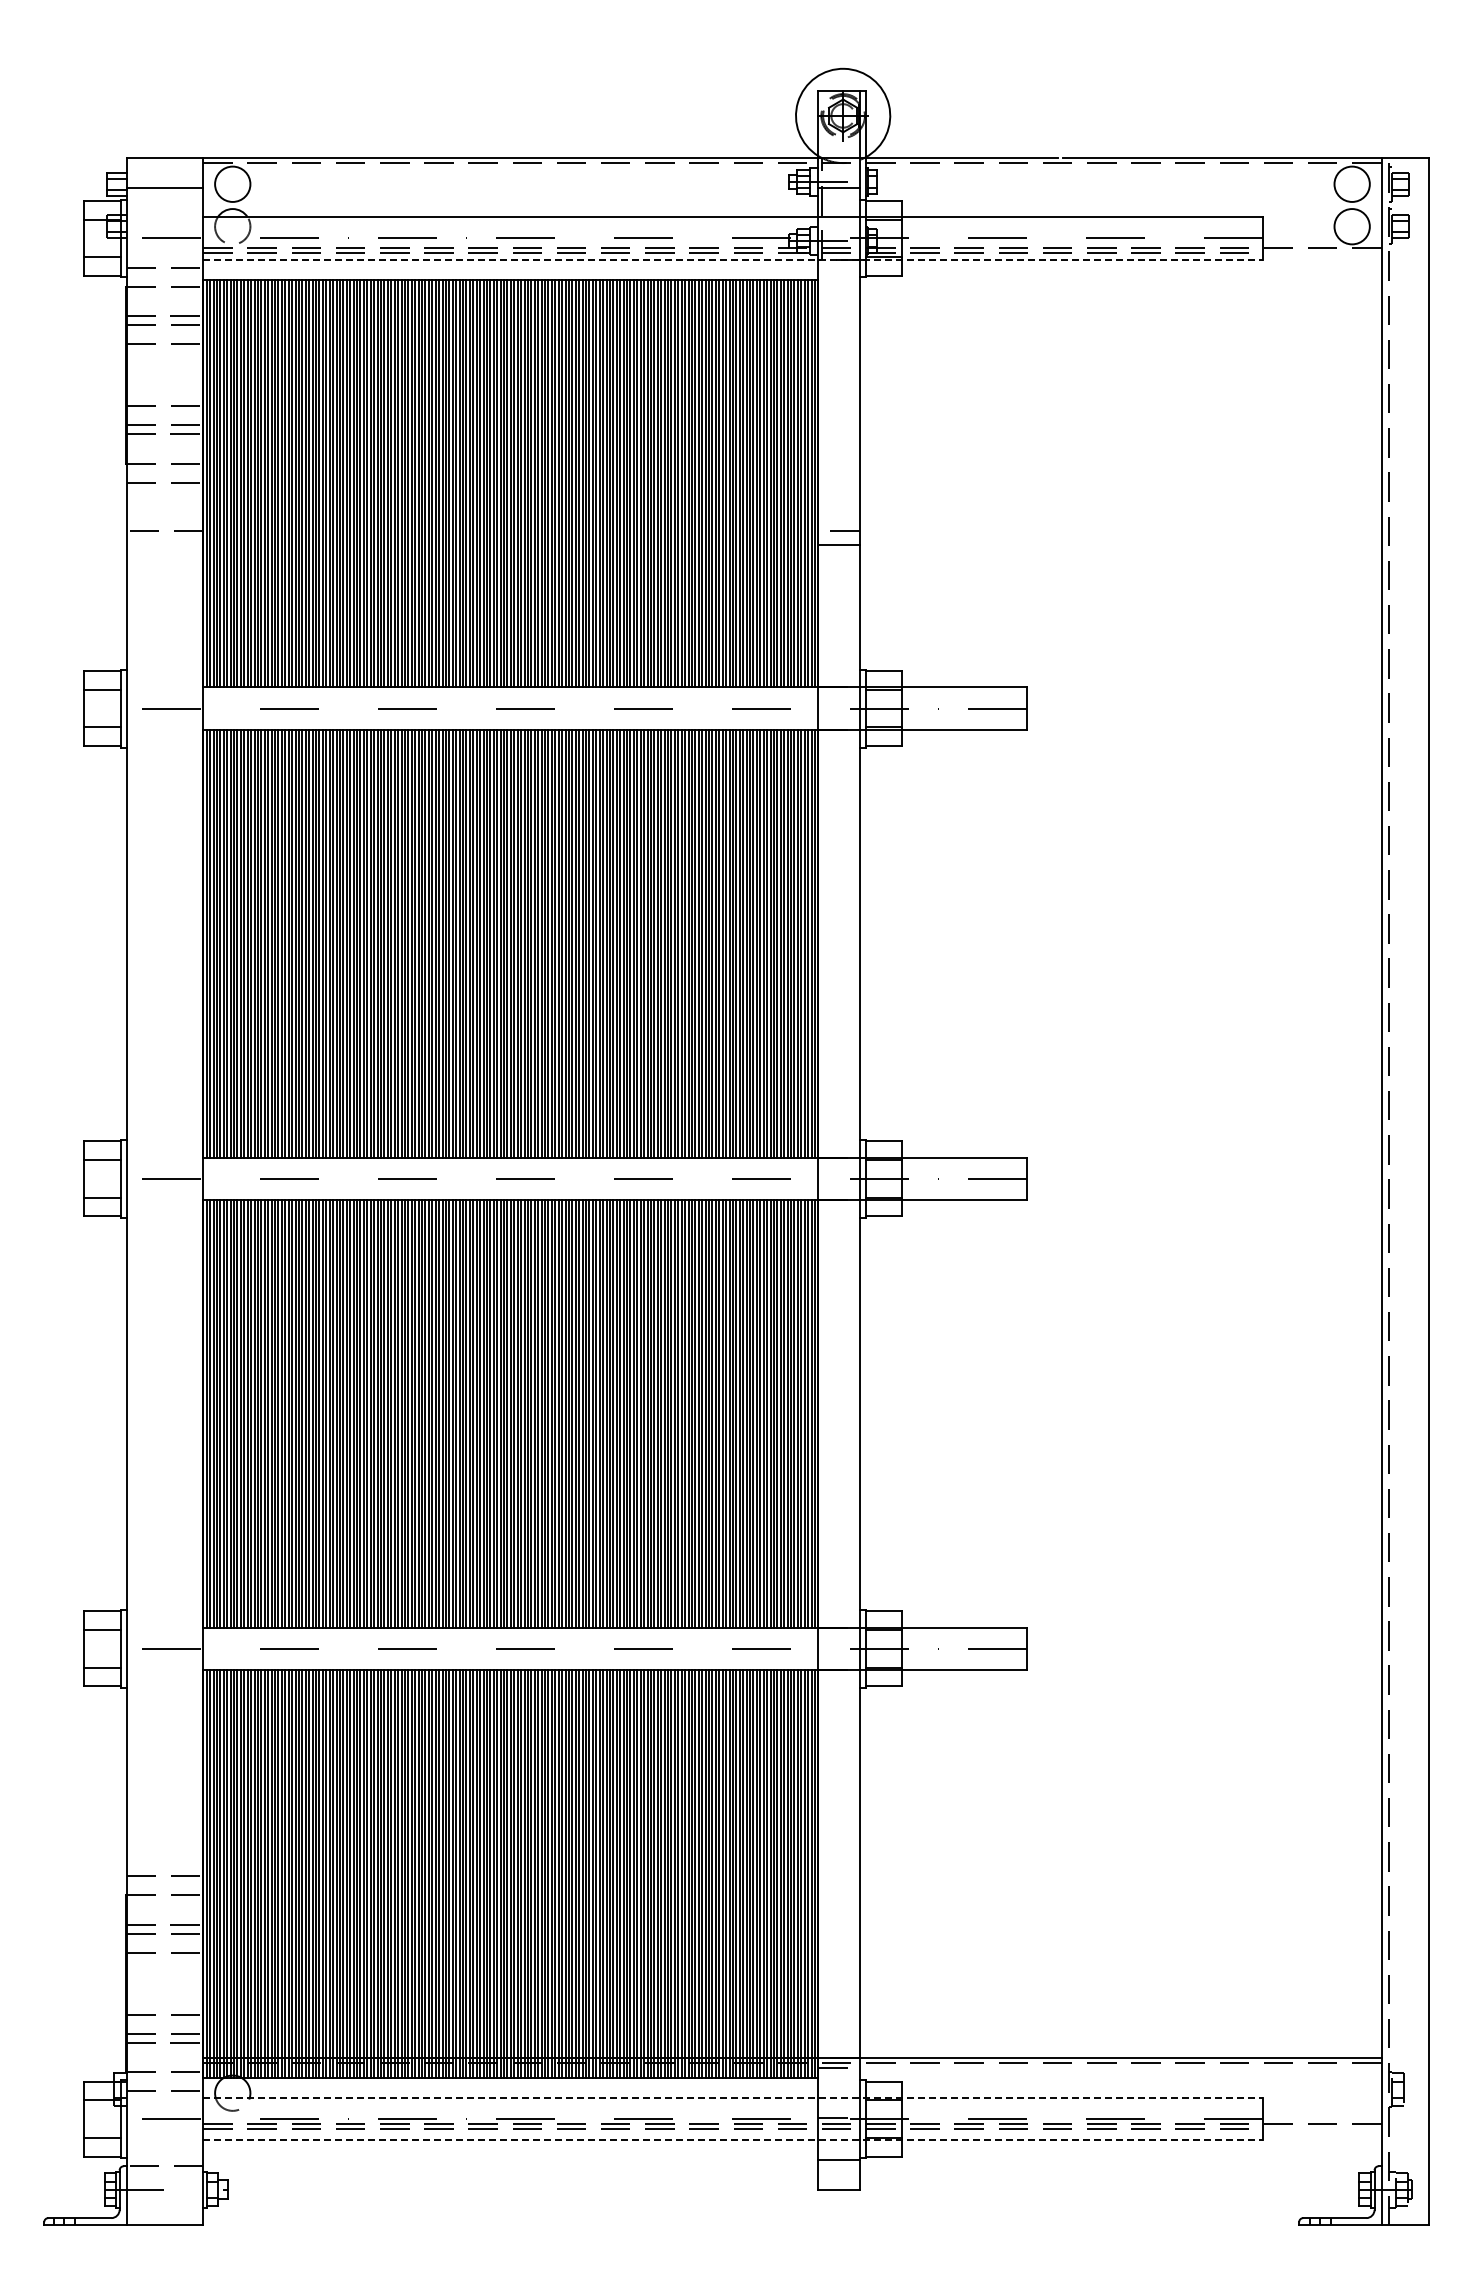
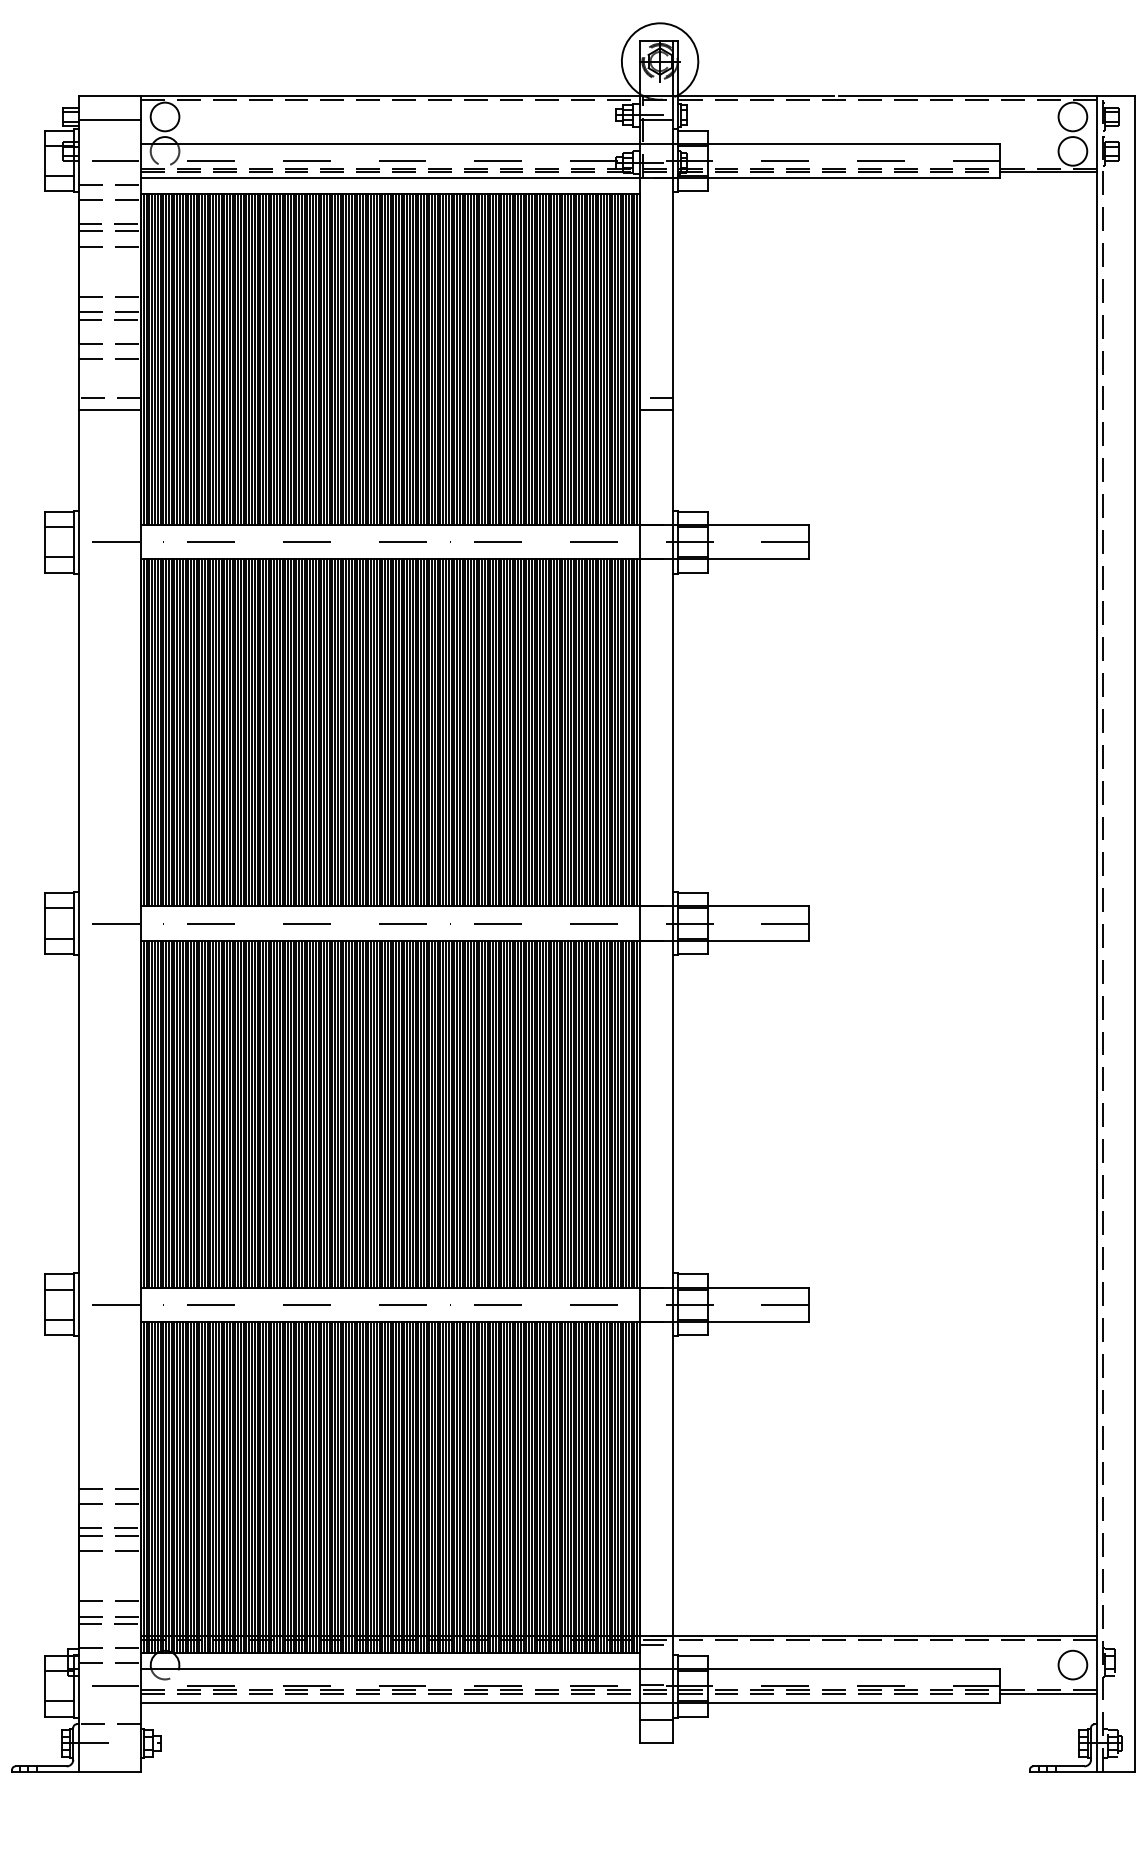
line: (1321, 252) -> (1048, 172), added
line: (732, 259) -> (570, 177), dashed -> solid
line: (164, 545) -> (109, 409), added
circle: (1351, 2092) -> (1072, 1664), added
line: (732, 2097) -> (570, 1668), dashed -> solid
line: (1321, 2128) -> (1048, 1693), added
line: (732, 2140) -> (570, 1703), dashed -> solid

